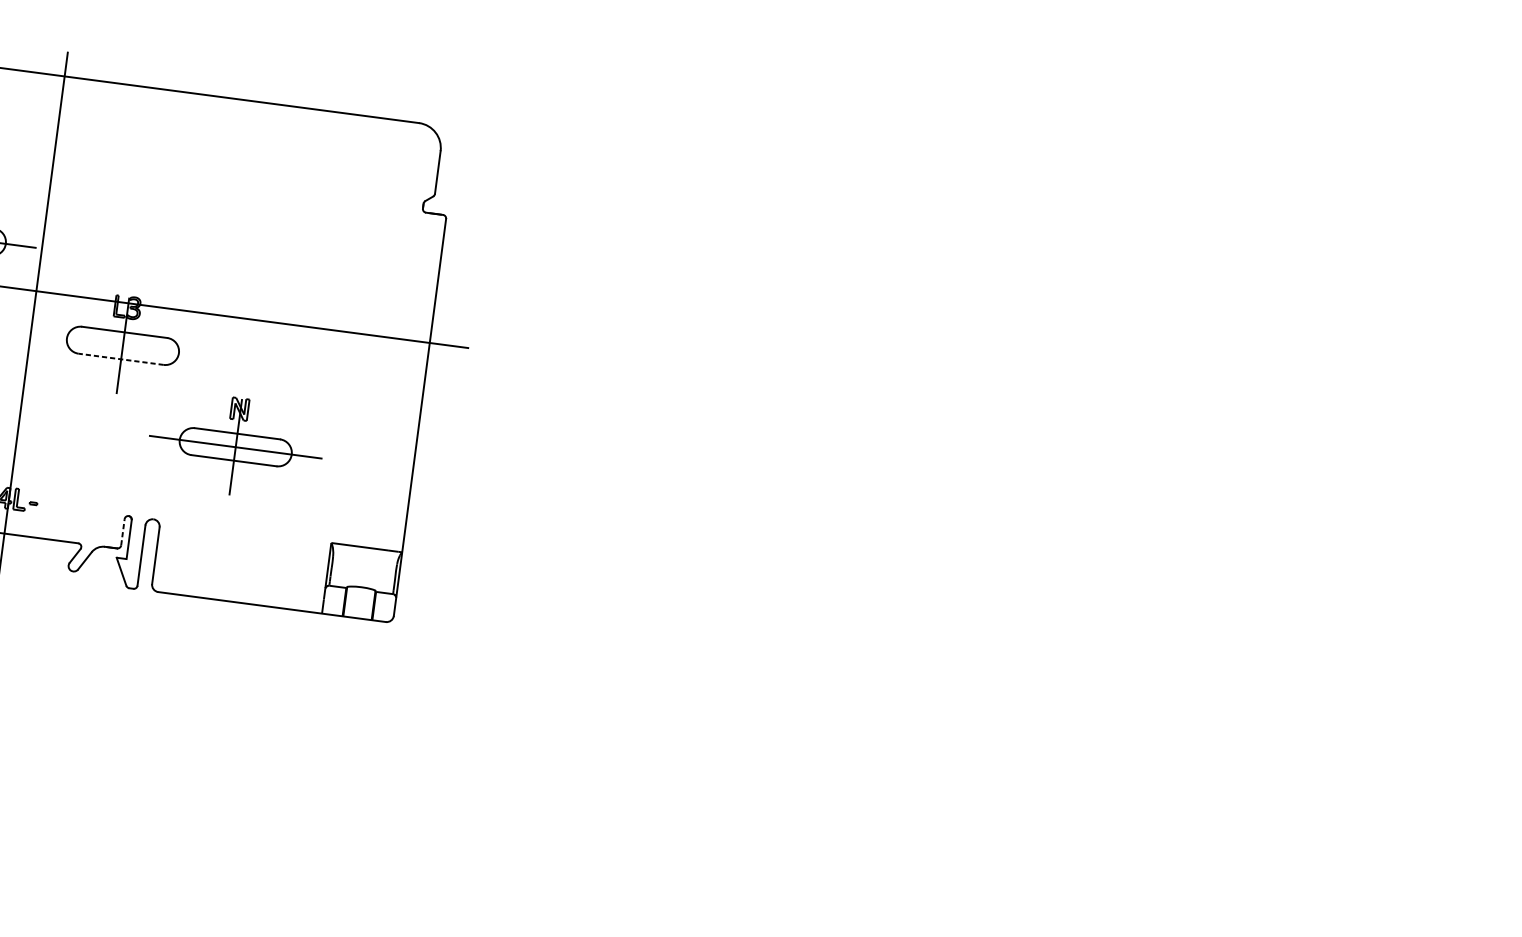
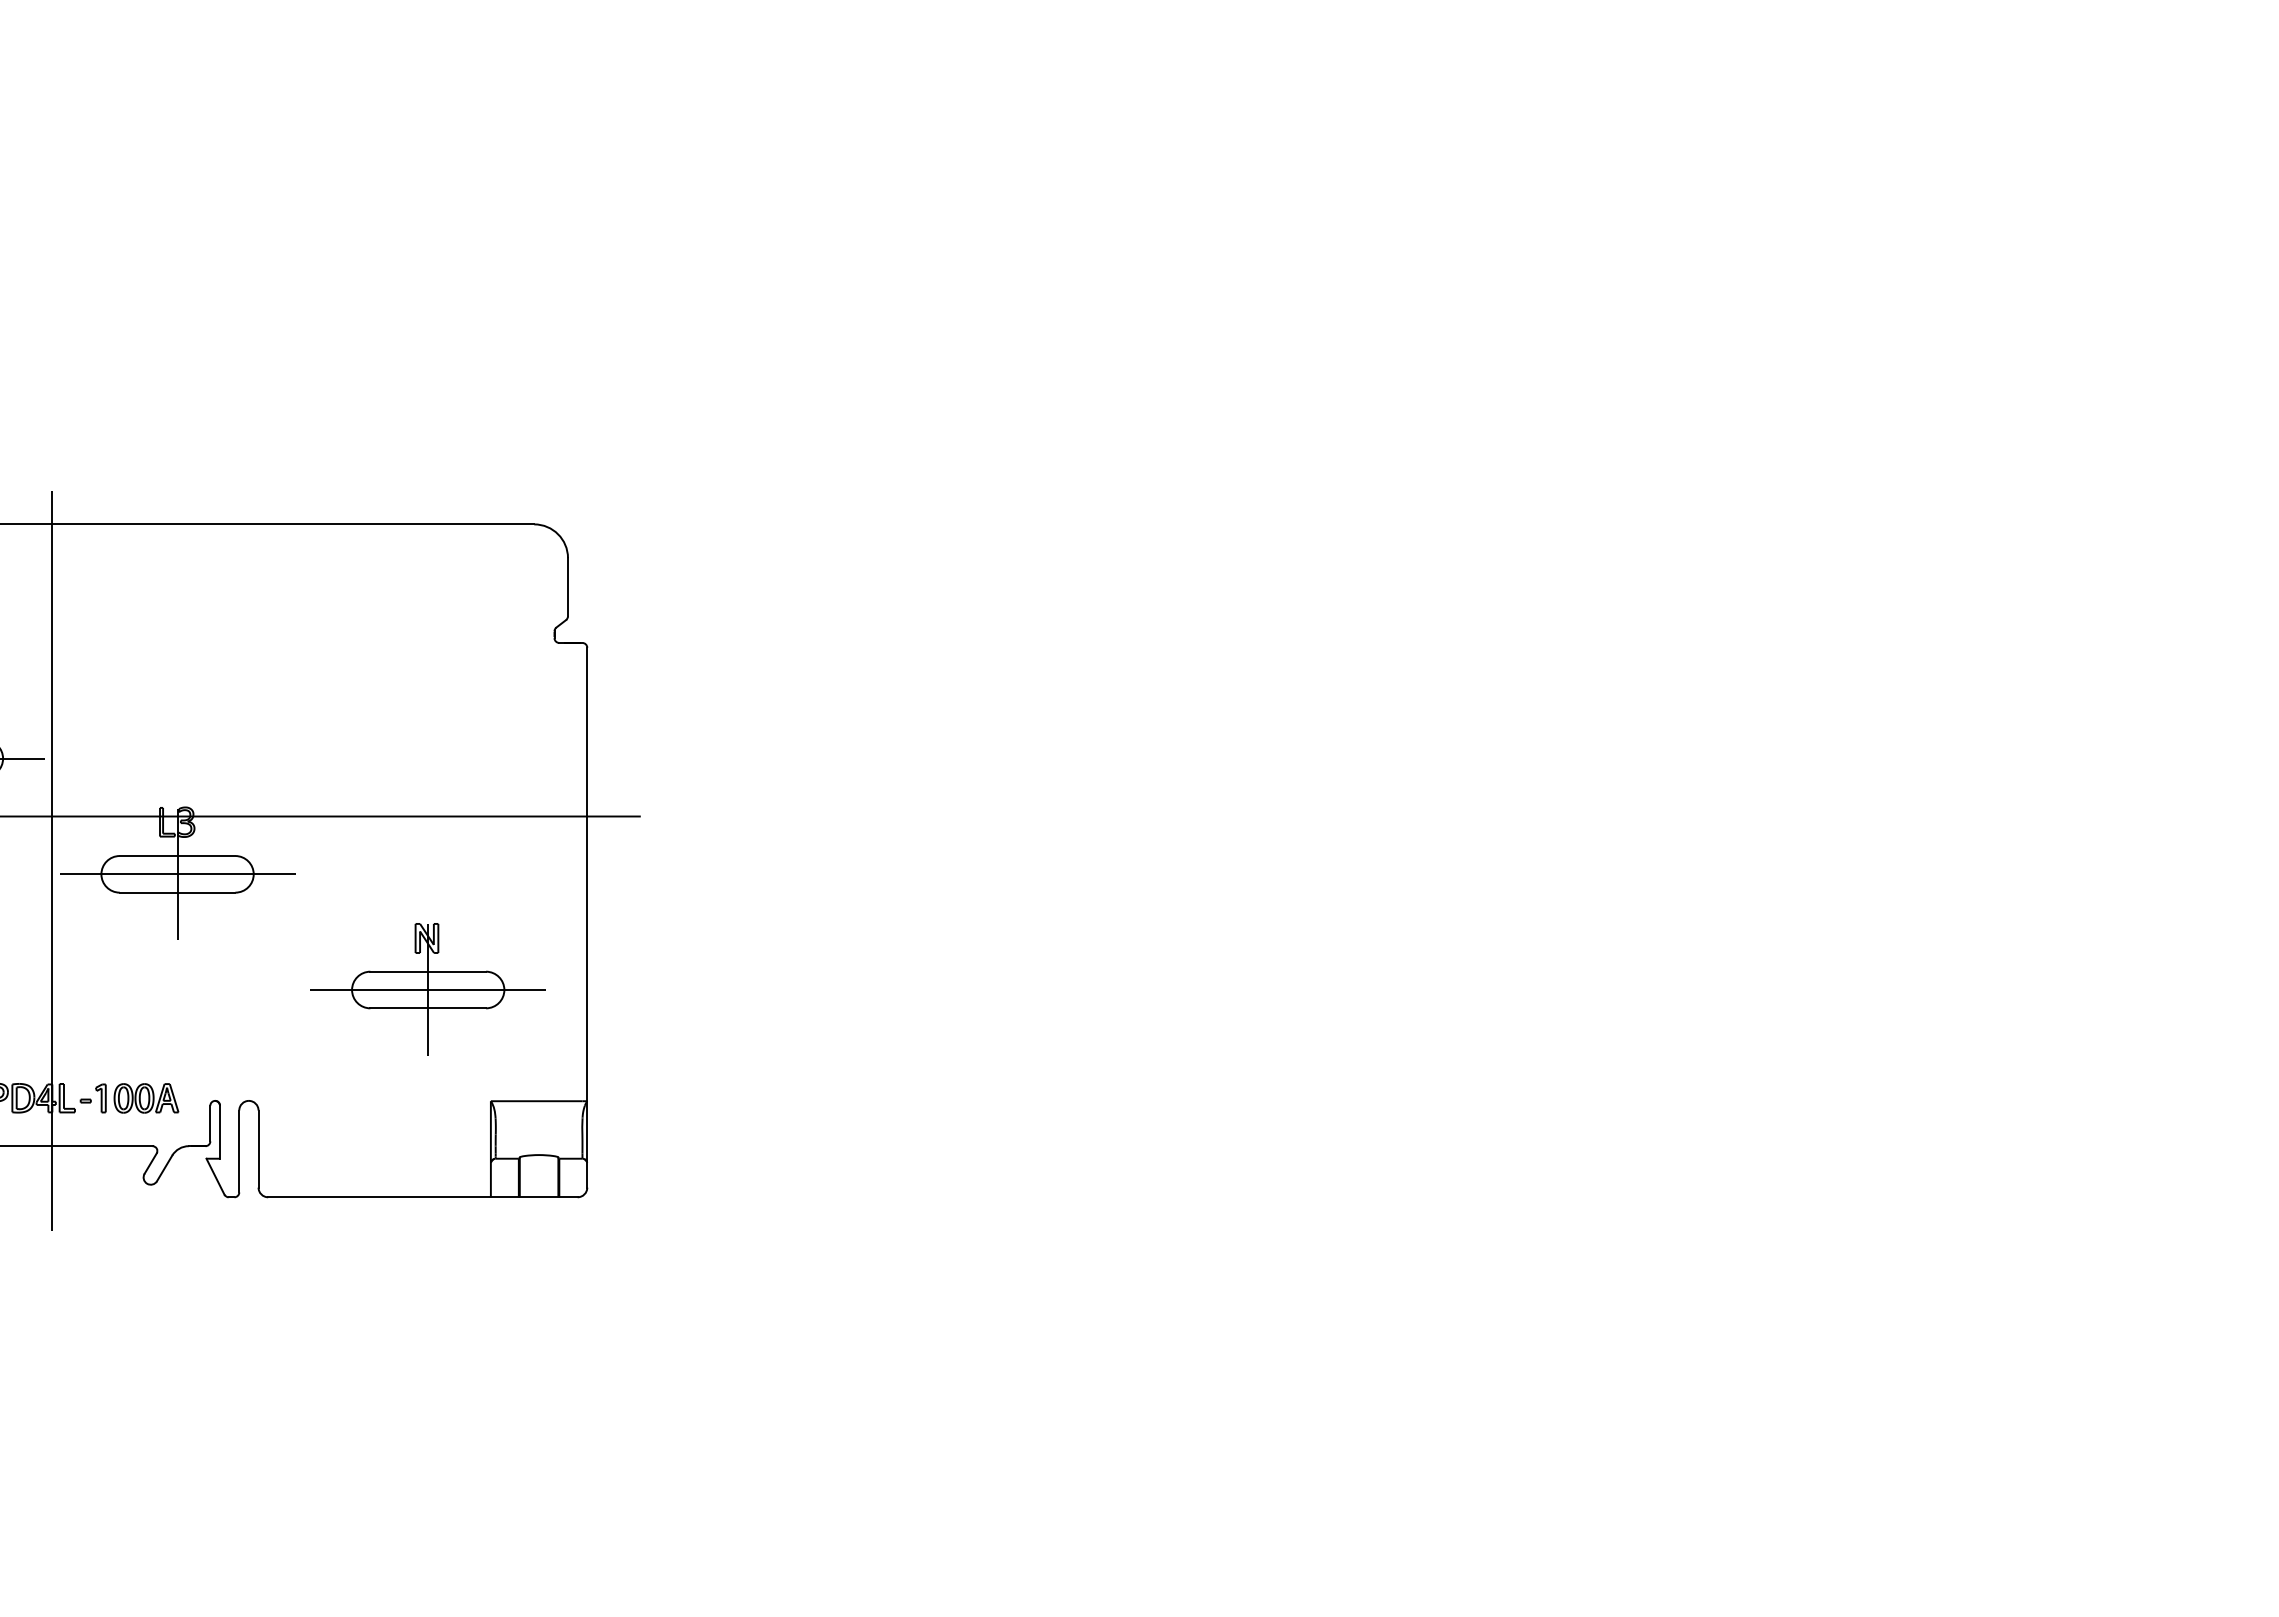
line: (122, 345) -> (177, 874), added
line: (121, 359) -> (177, 892), dashed -> solid
part: (235, 446) -> (427, 989), moved
part: (71, 506) -> (137, 1098), added
line: (123, 532) -> (210, 1123), dashed -> solid

